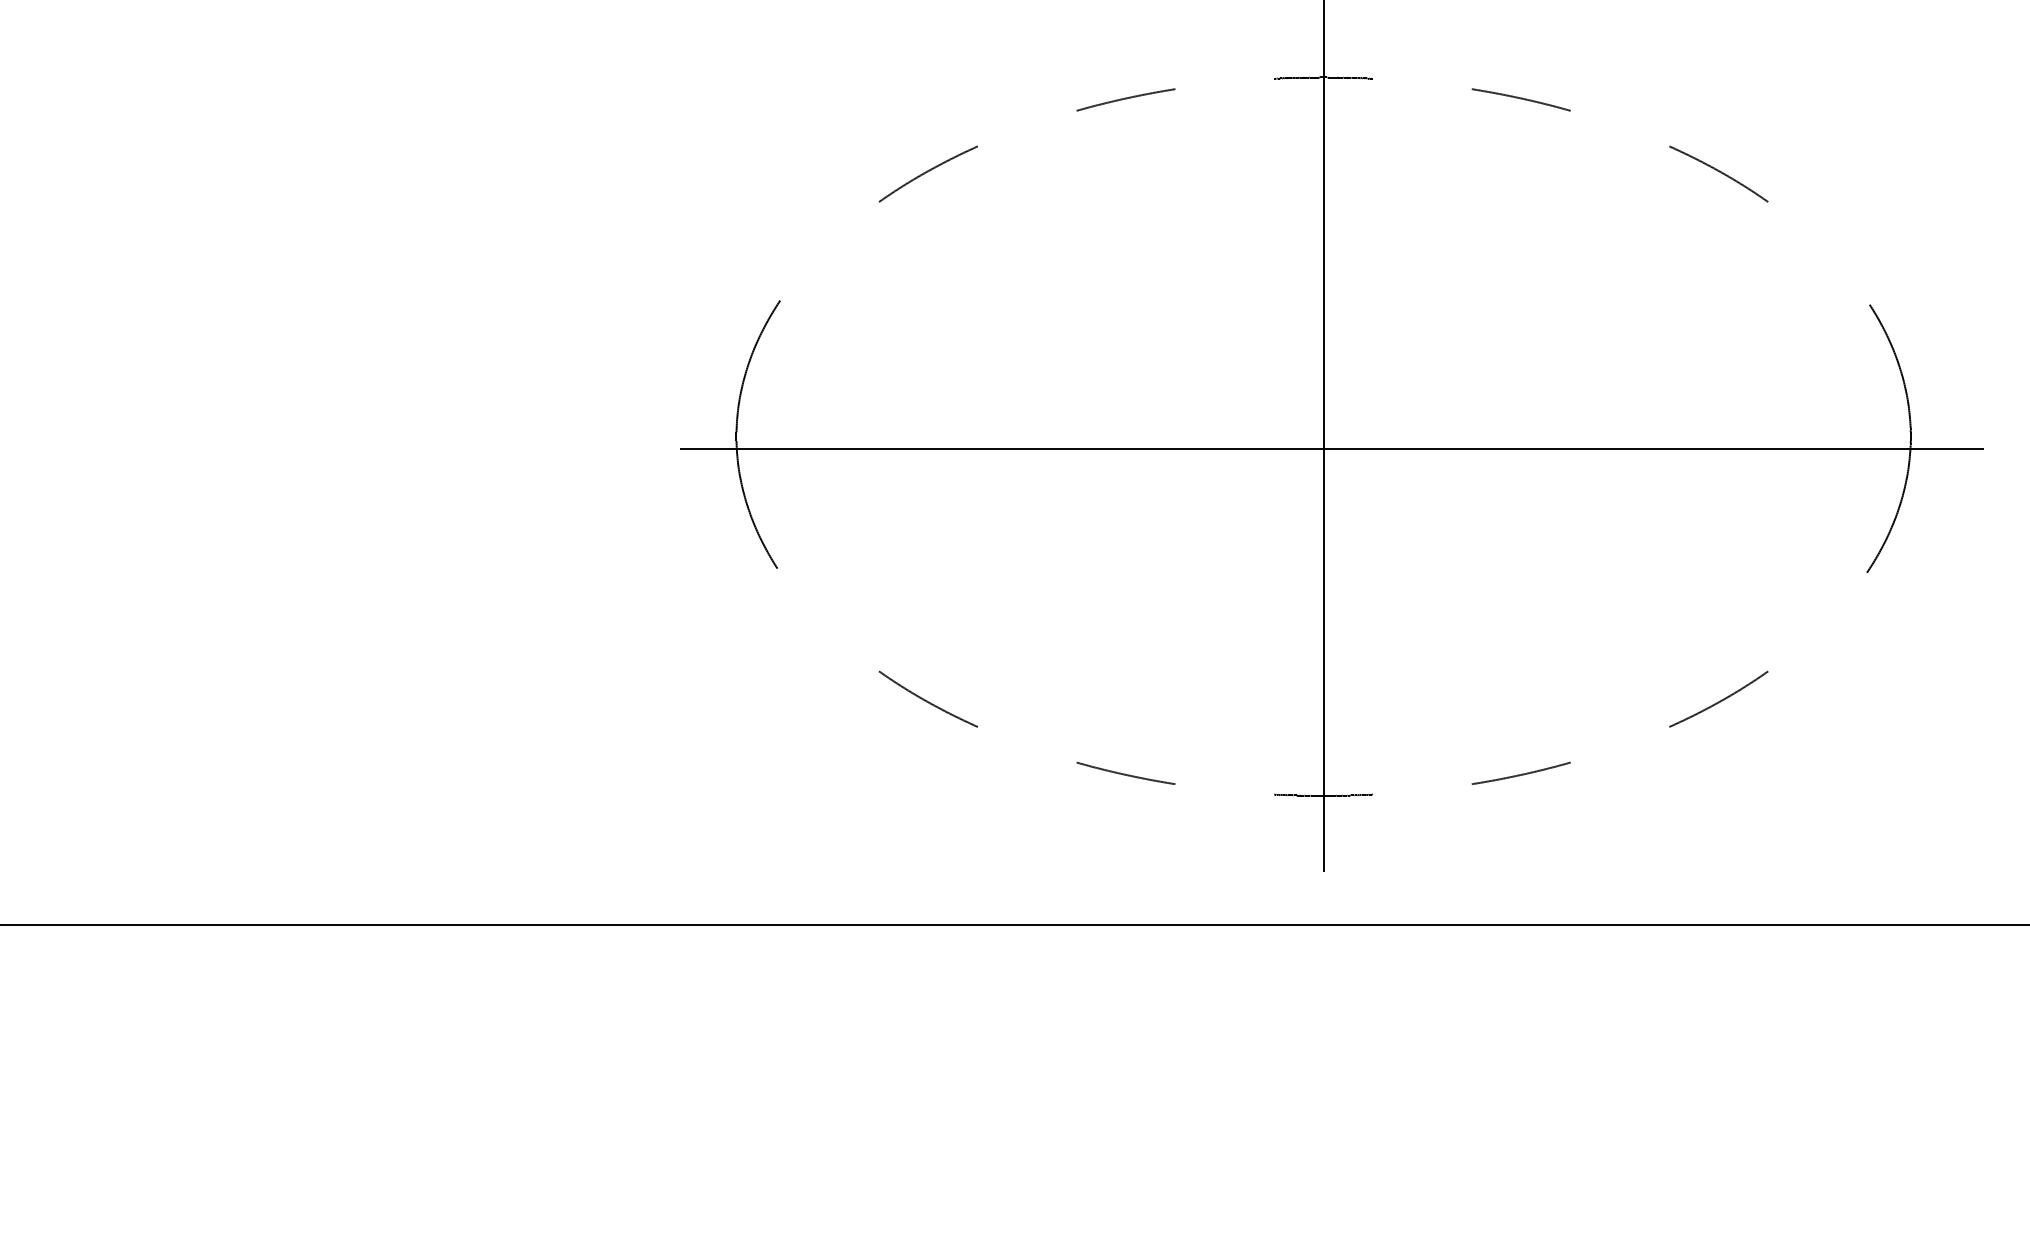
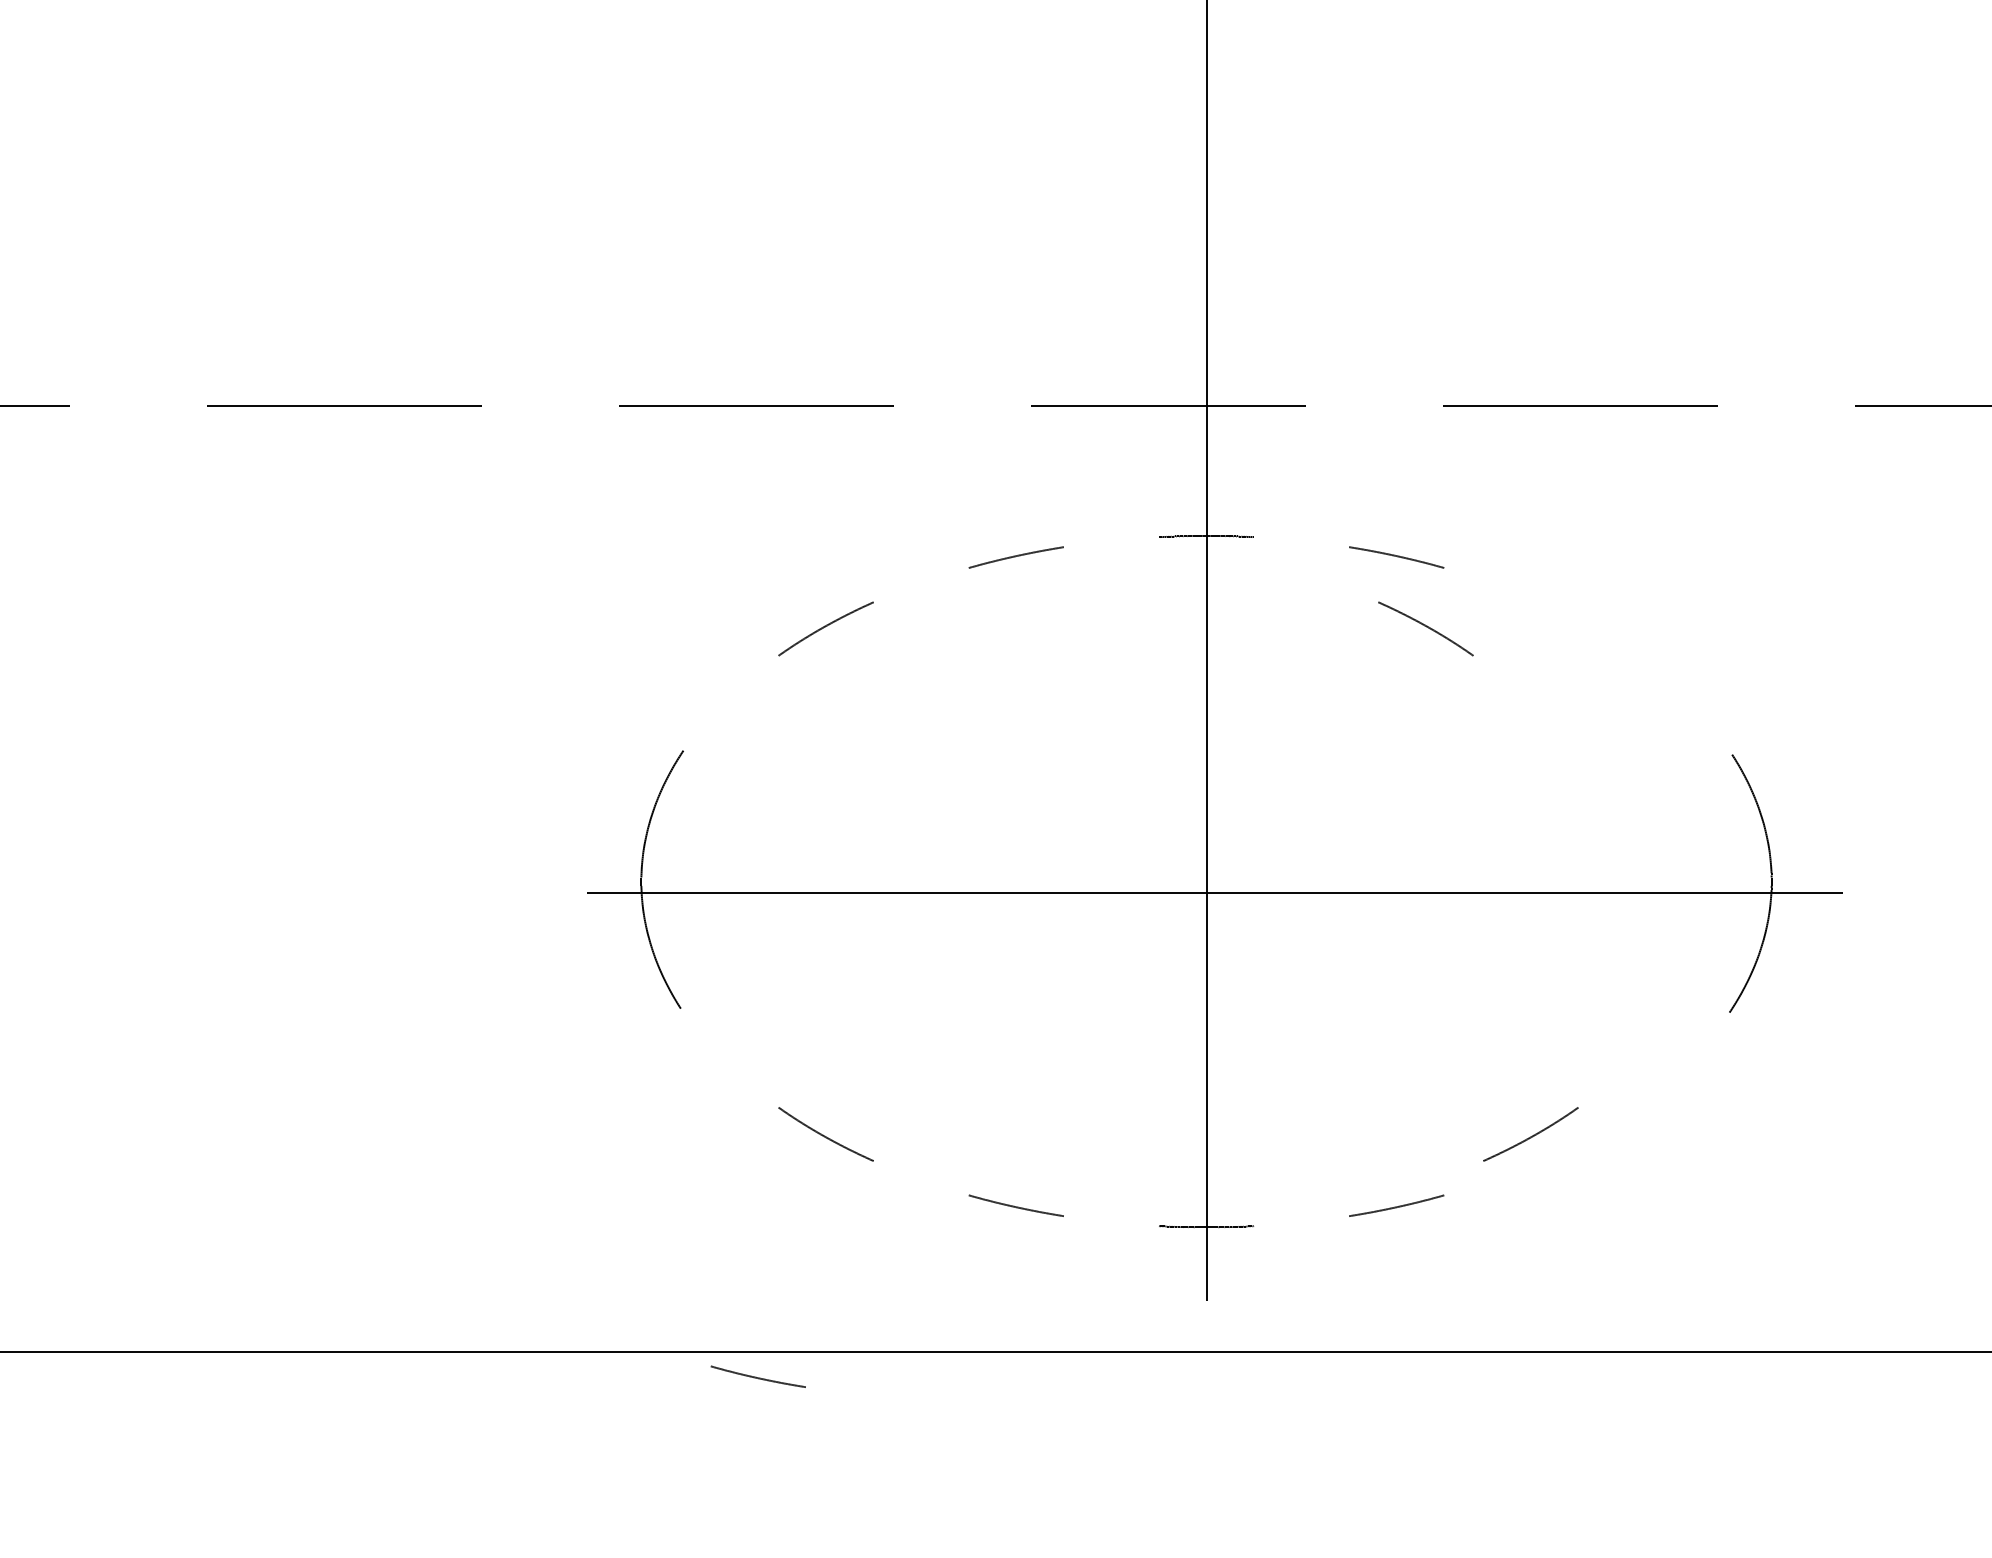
curve: (1719, 172) -> (1426, 627), moved
curve: (1718, 701) -> (1530, 1136), moved
curve: (856, 950) -> (756, 1376), added

